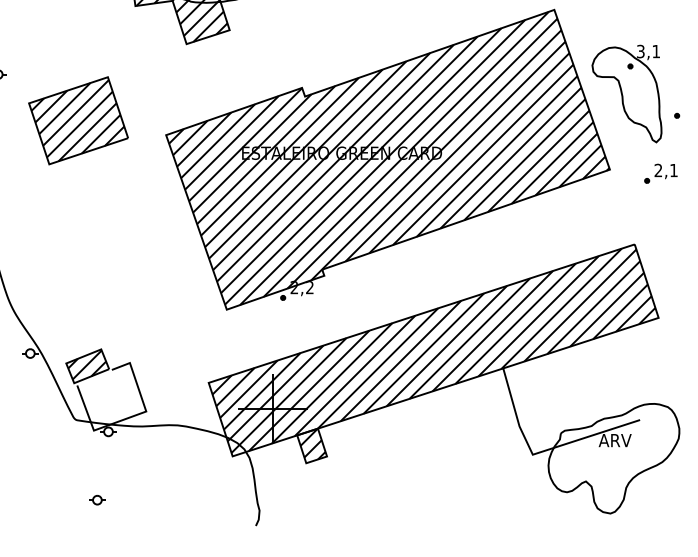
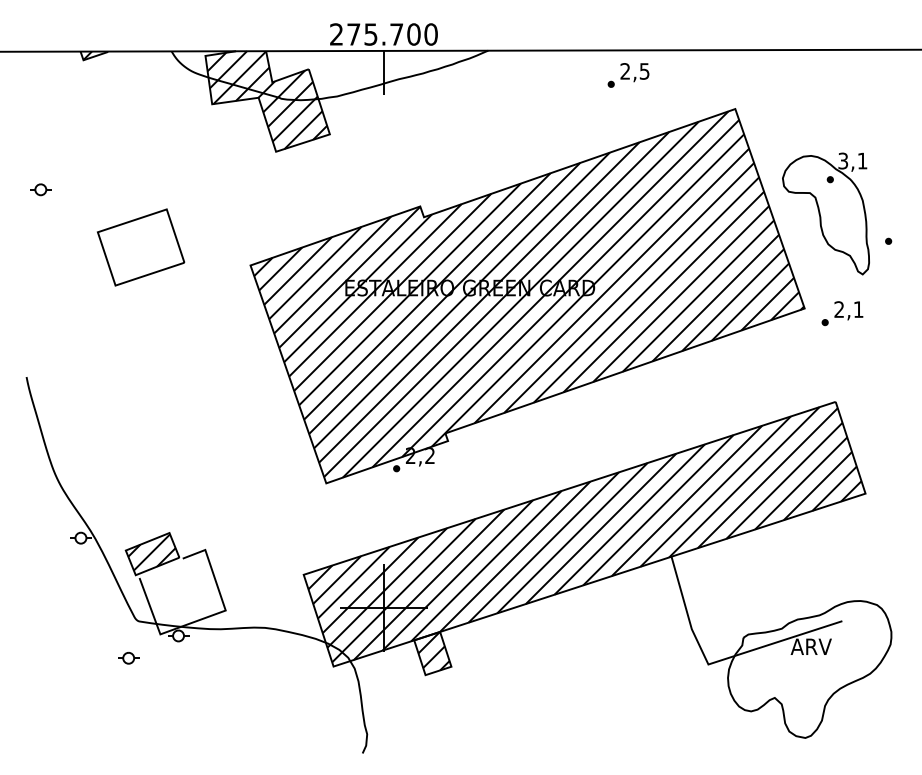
part: (78, 120) -> (140, 247), size x0.7
part: (661, 173) -> (842, 313), moved
part: (97, 500) -> (128, 658), moved

